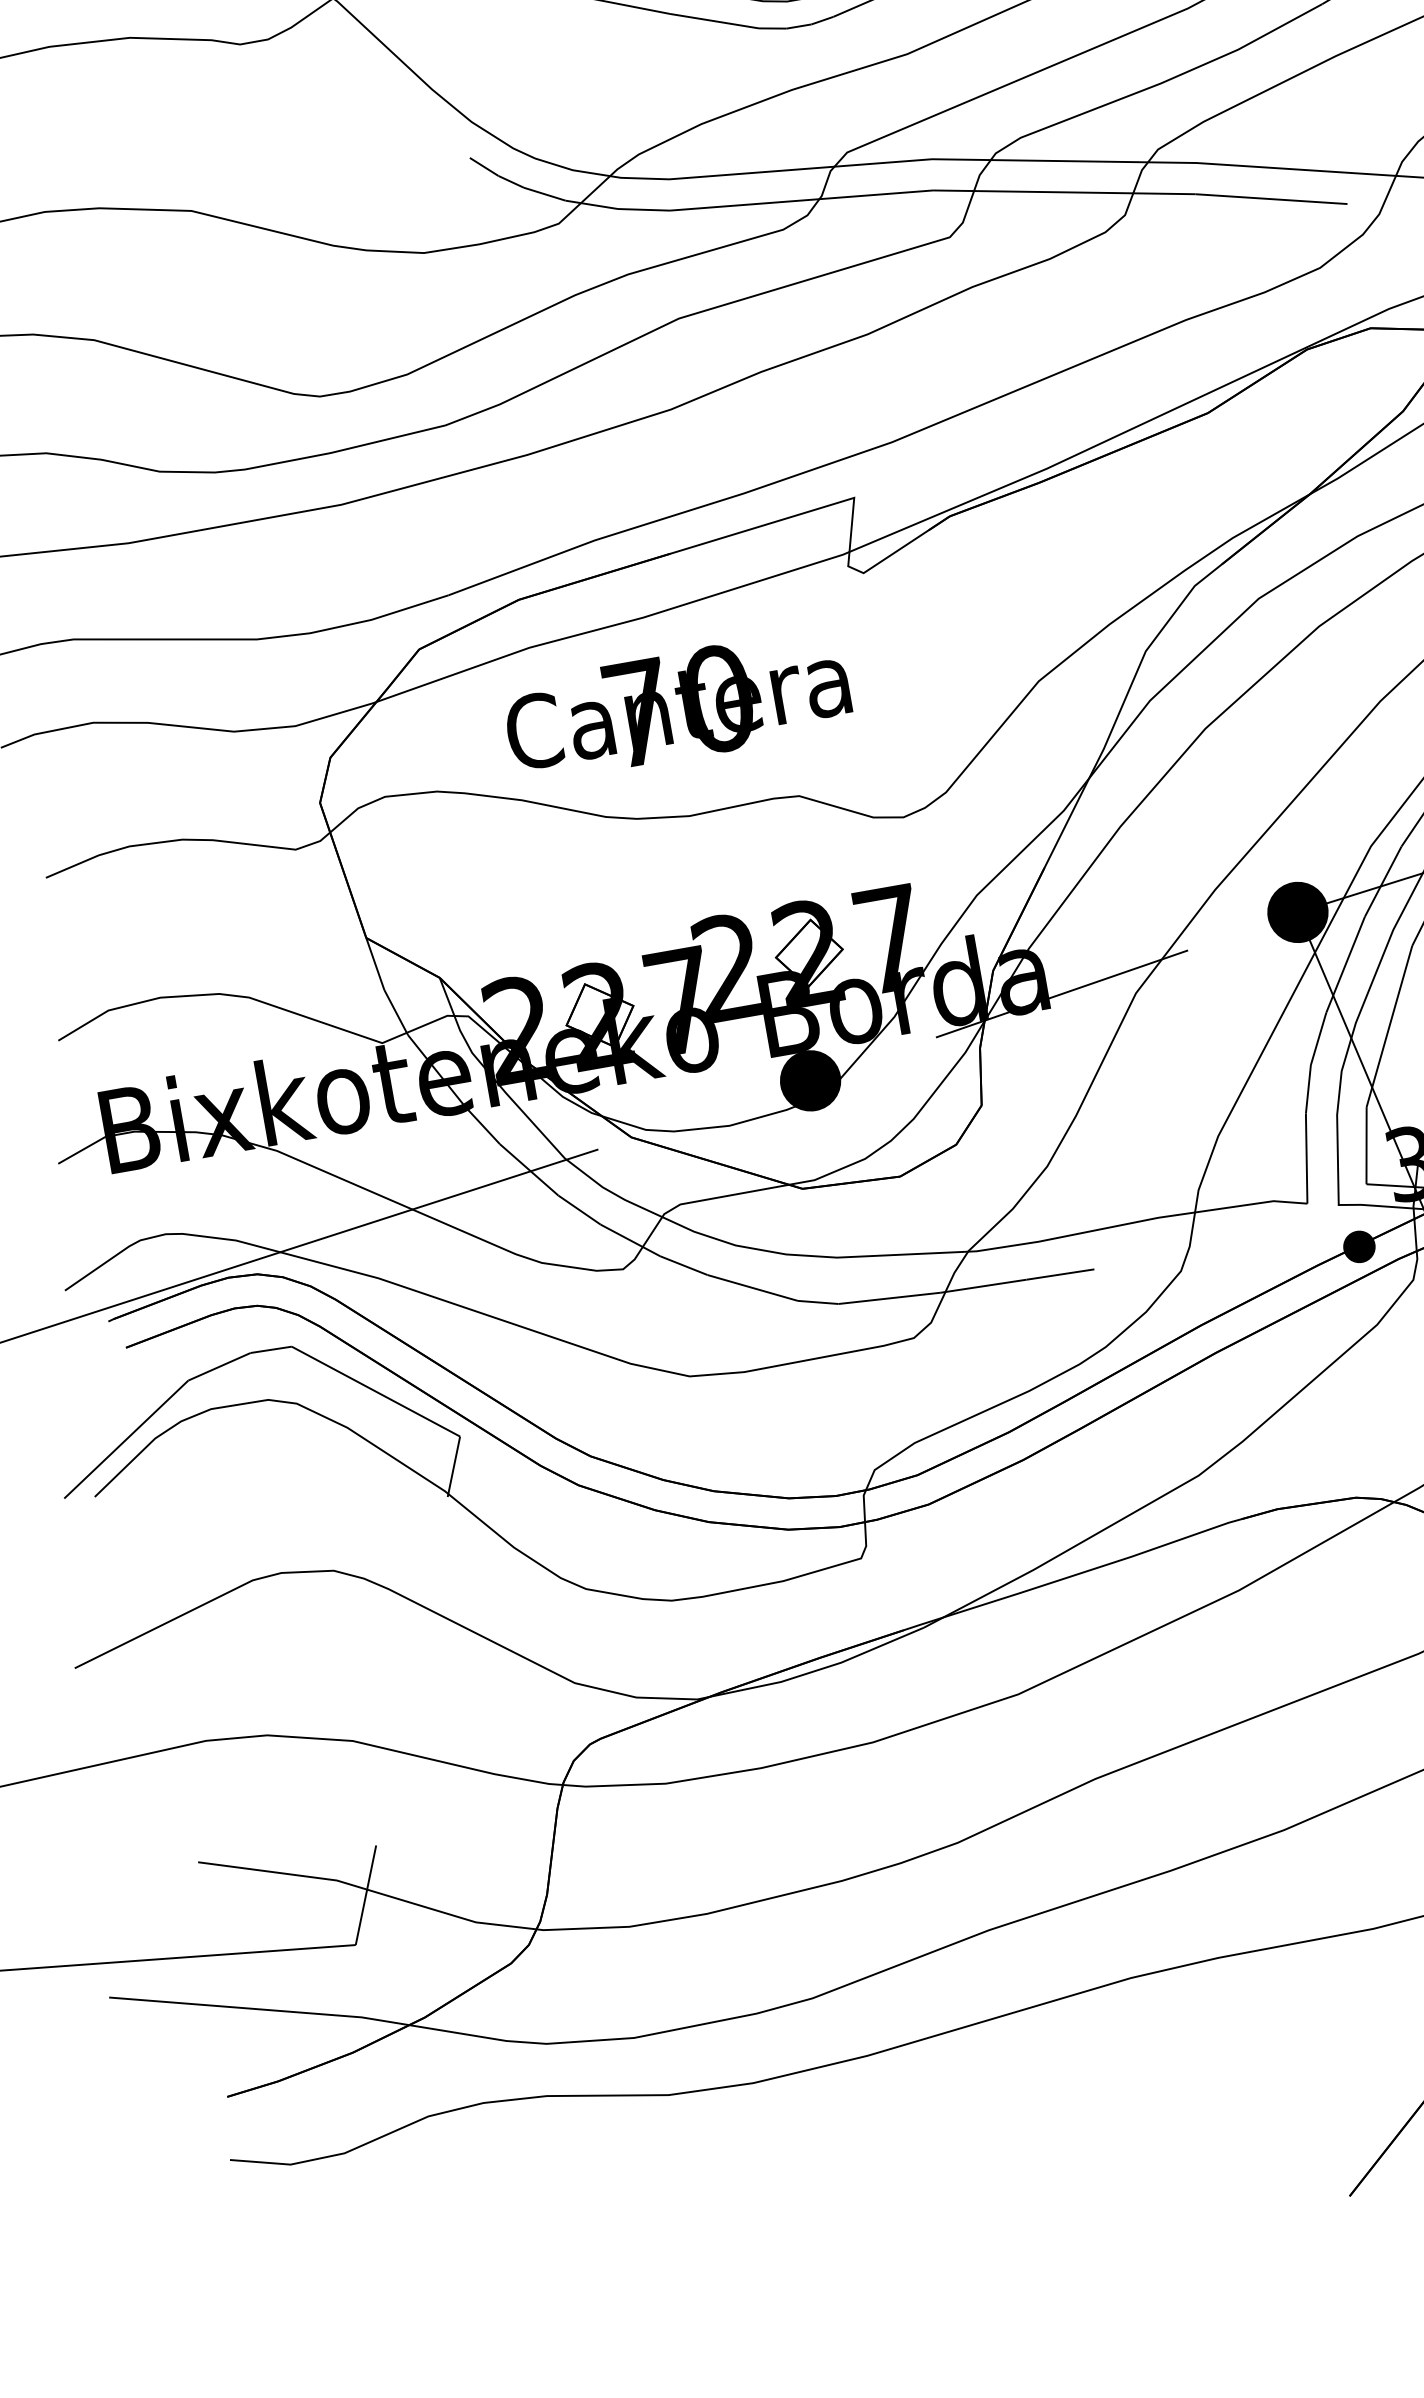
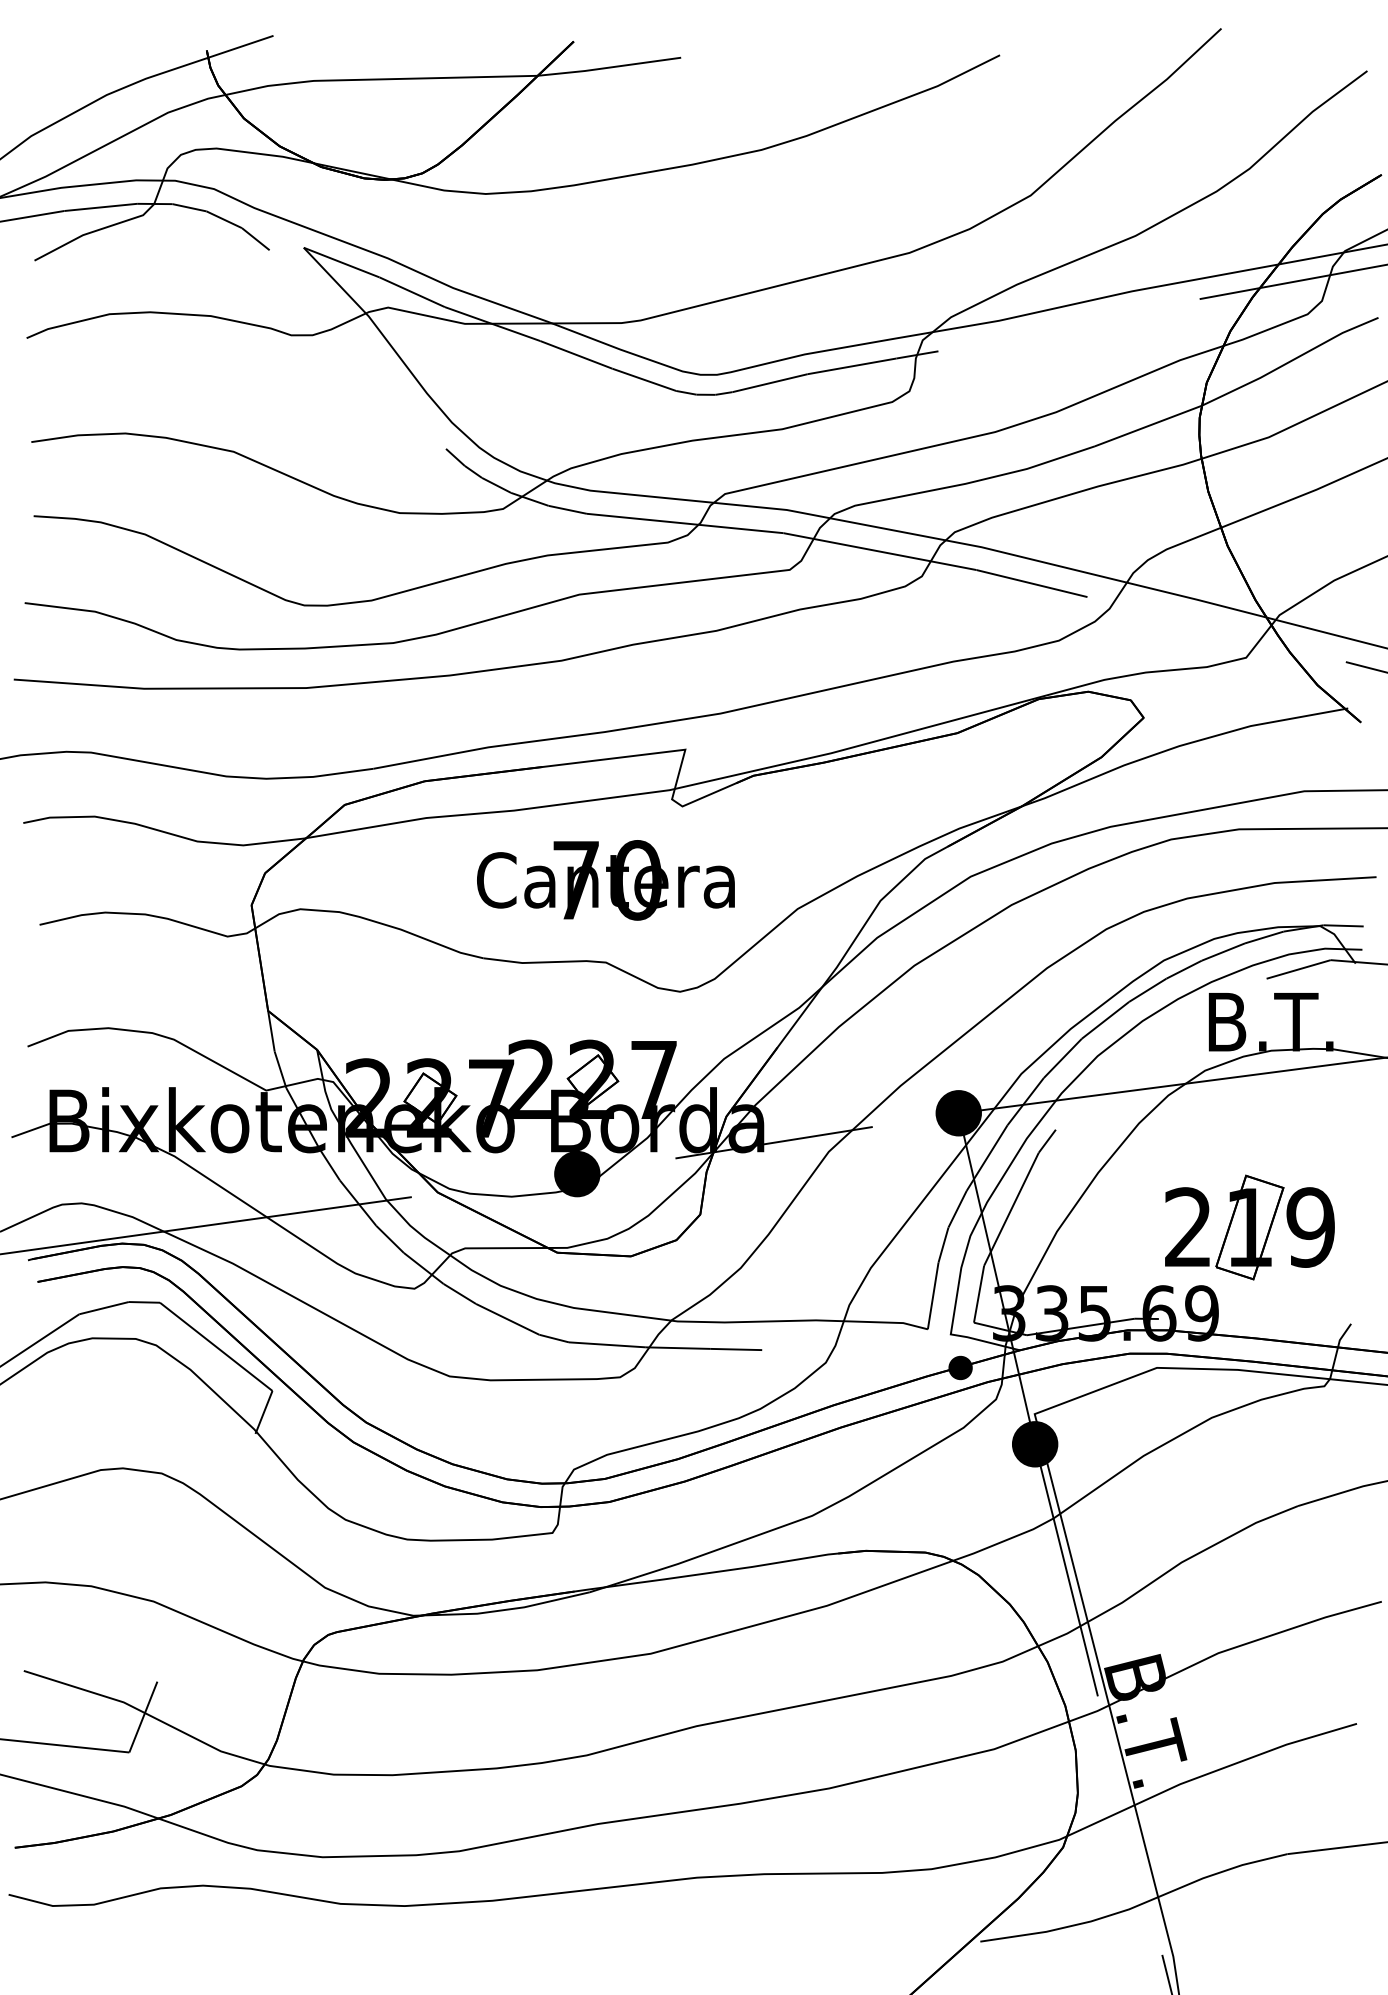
text: (677, 706) -> (605, 880), moved

